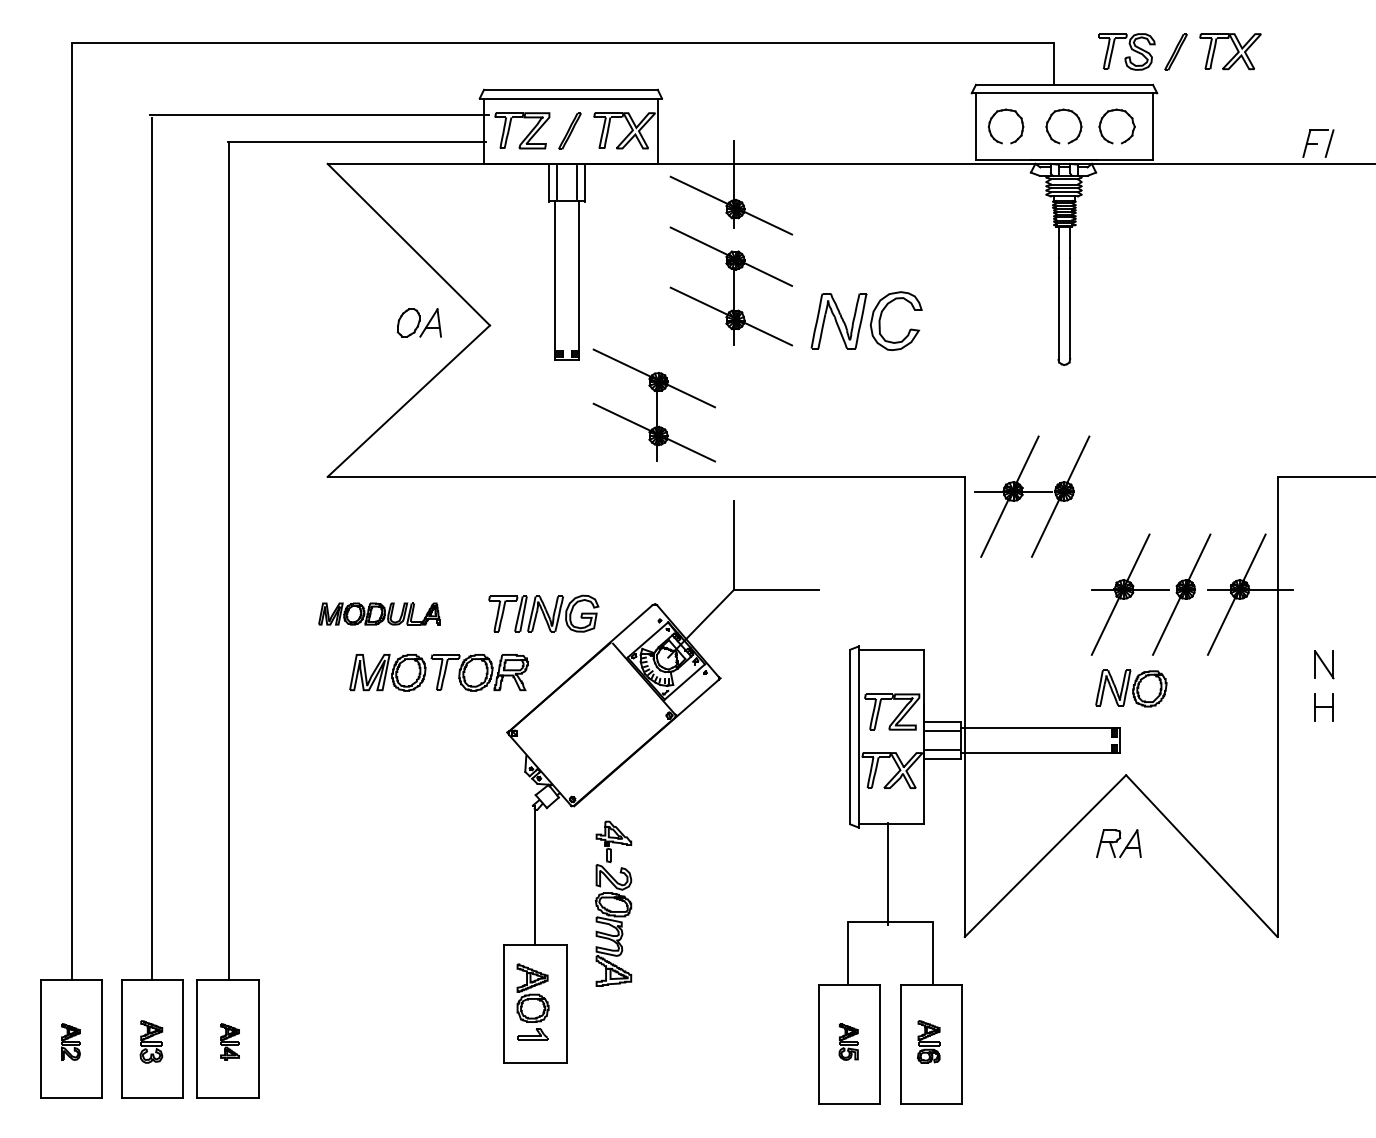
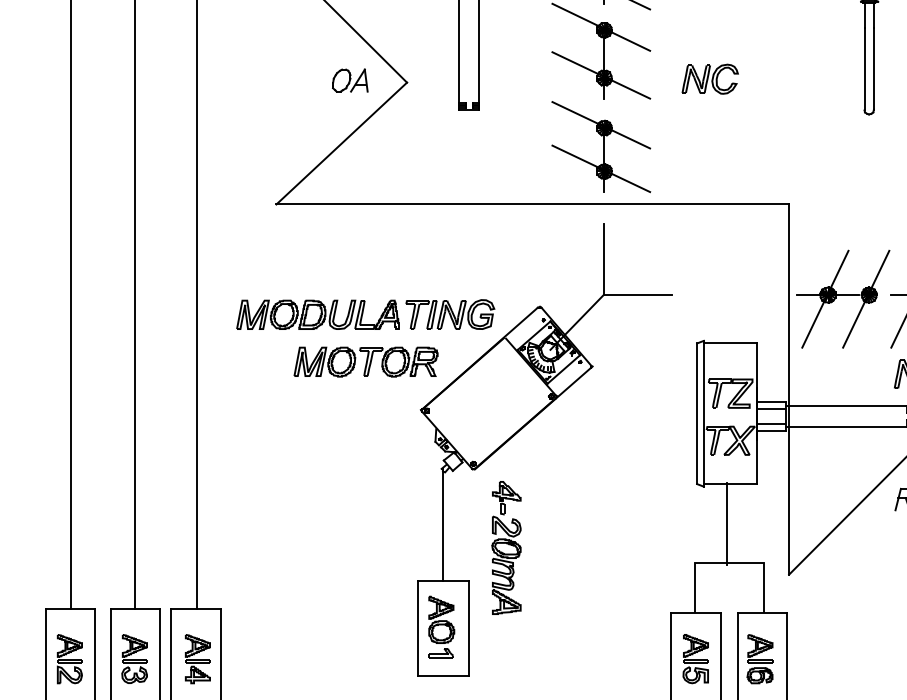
part: (866, 321) -> (709, 79), size x0.62
part: (653, 405) -> (600, 147), moved
part: (1032, 496) -> (843, 299), moved
part: (379, 613) -> (318, 314), size x1.67
part: (70, 1041) -> (69, 658), size x1.67
part: (151, 1041) -> (134, 658), size x1.43
part: (229, 1041) -> (197, 658), size x1.67
part: (848, 1041) -> (695, 658), size x1.67
part: (928, 1041) -> (759, 658), size x1.43

